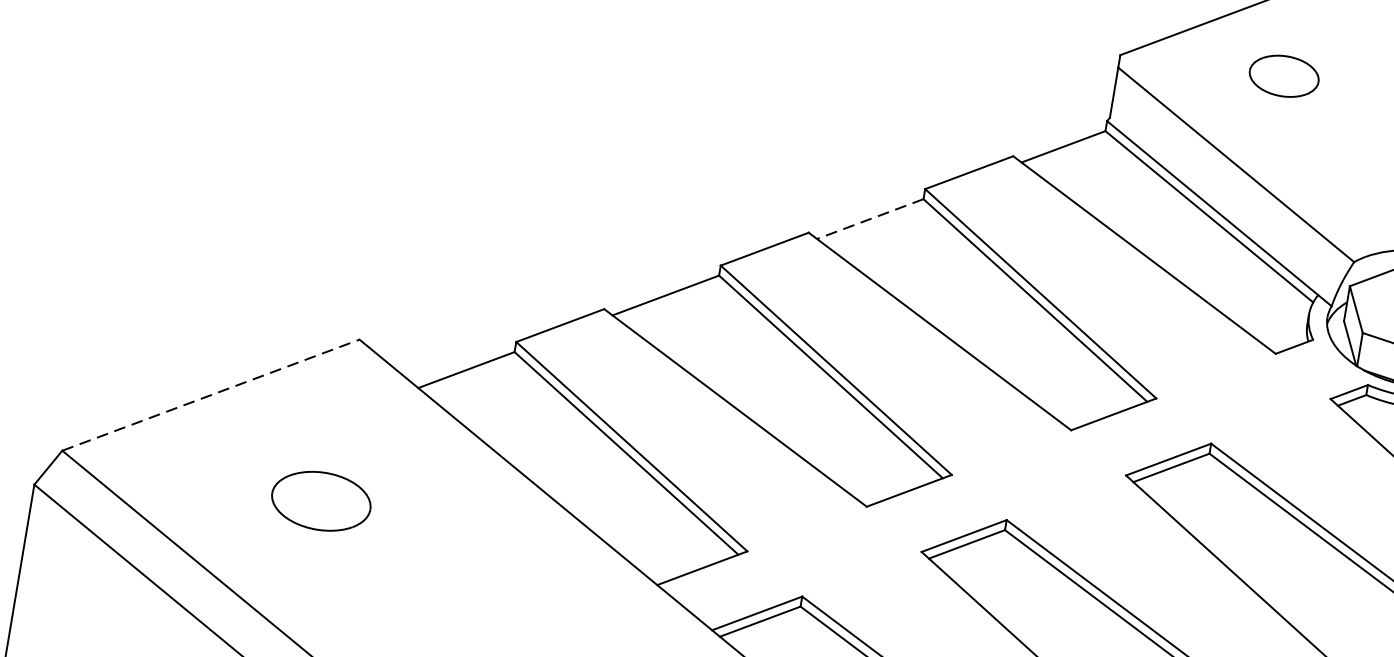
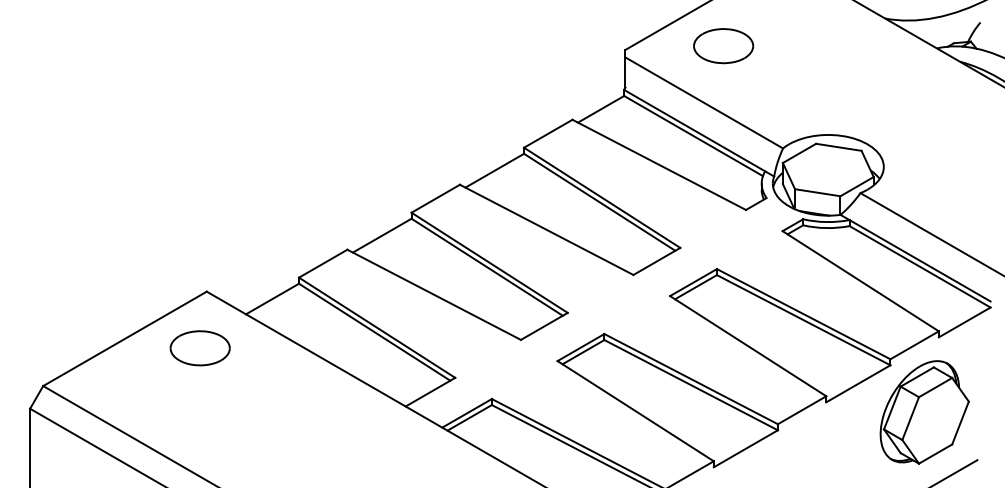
part: (1283, 76) -> (723, 46), size x1.43
line: (869, 218) -> (494, 170), dashed -> solid
line: (211, 394) -> (125, 338), dashed -> solid
part: (320, 501) -> (199, 348), moved

